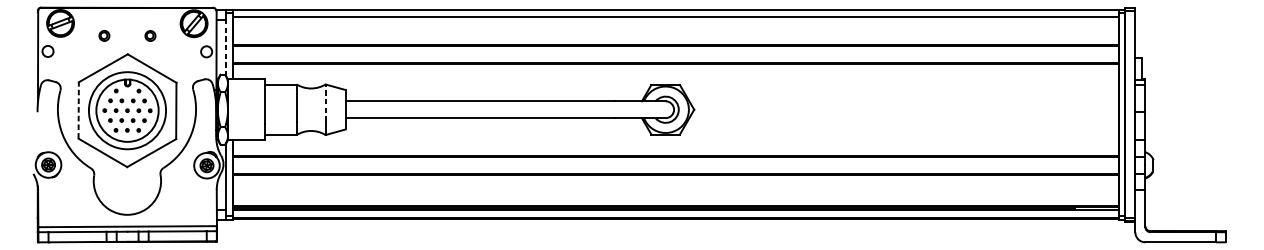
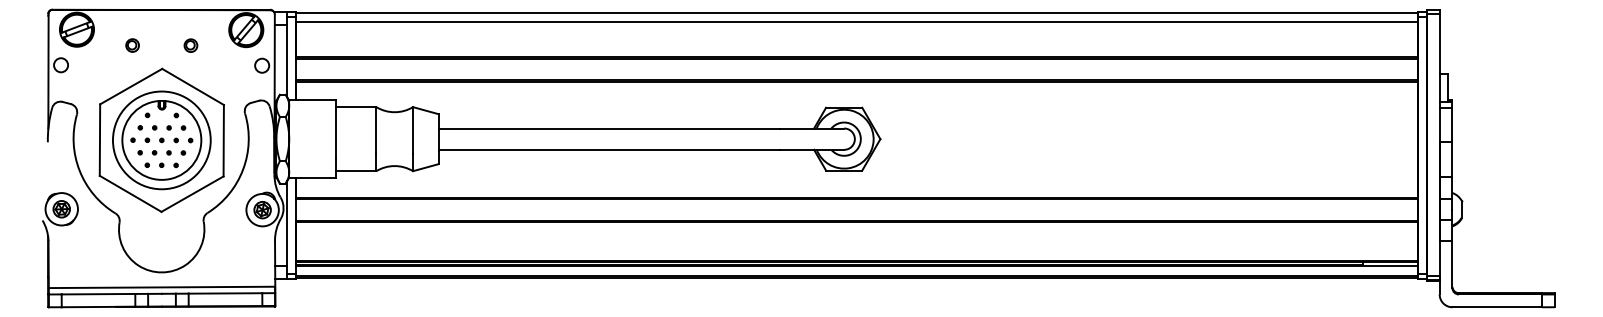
line: (226, 48) -> (287, 61), dashed -> solid
line: (325, 102) -> (413, 130), dashed -> solid
line: (78, 110) -> (99, 140), dashed -> solid

